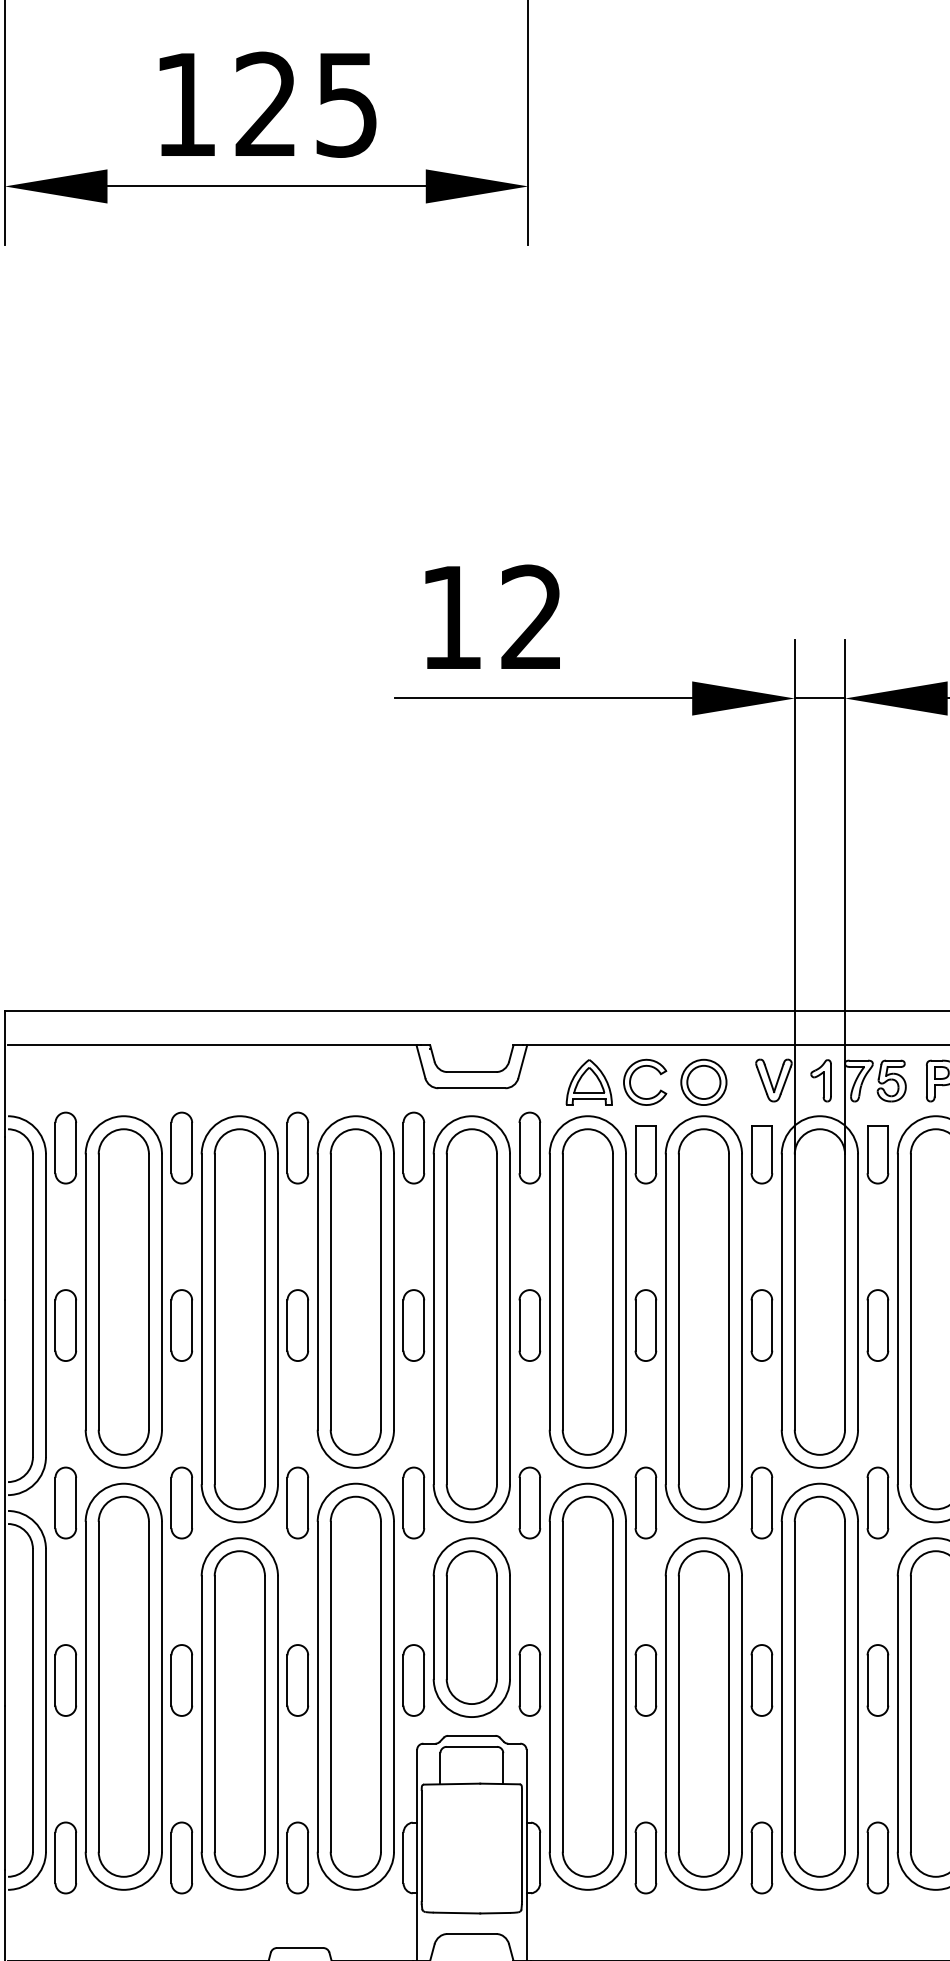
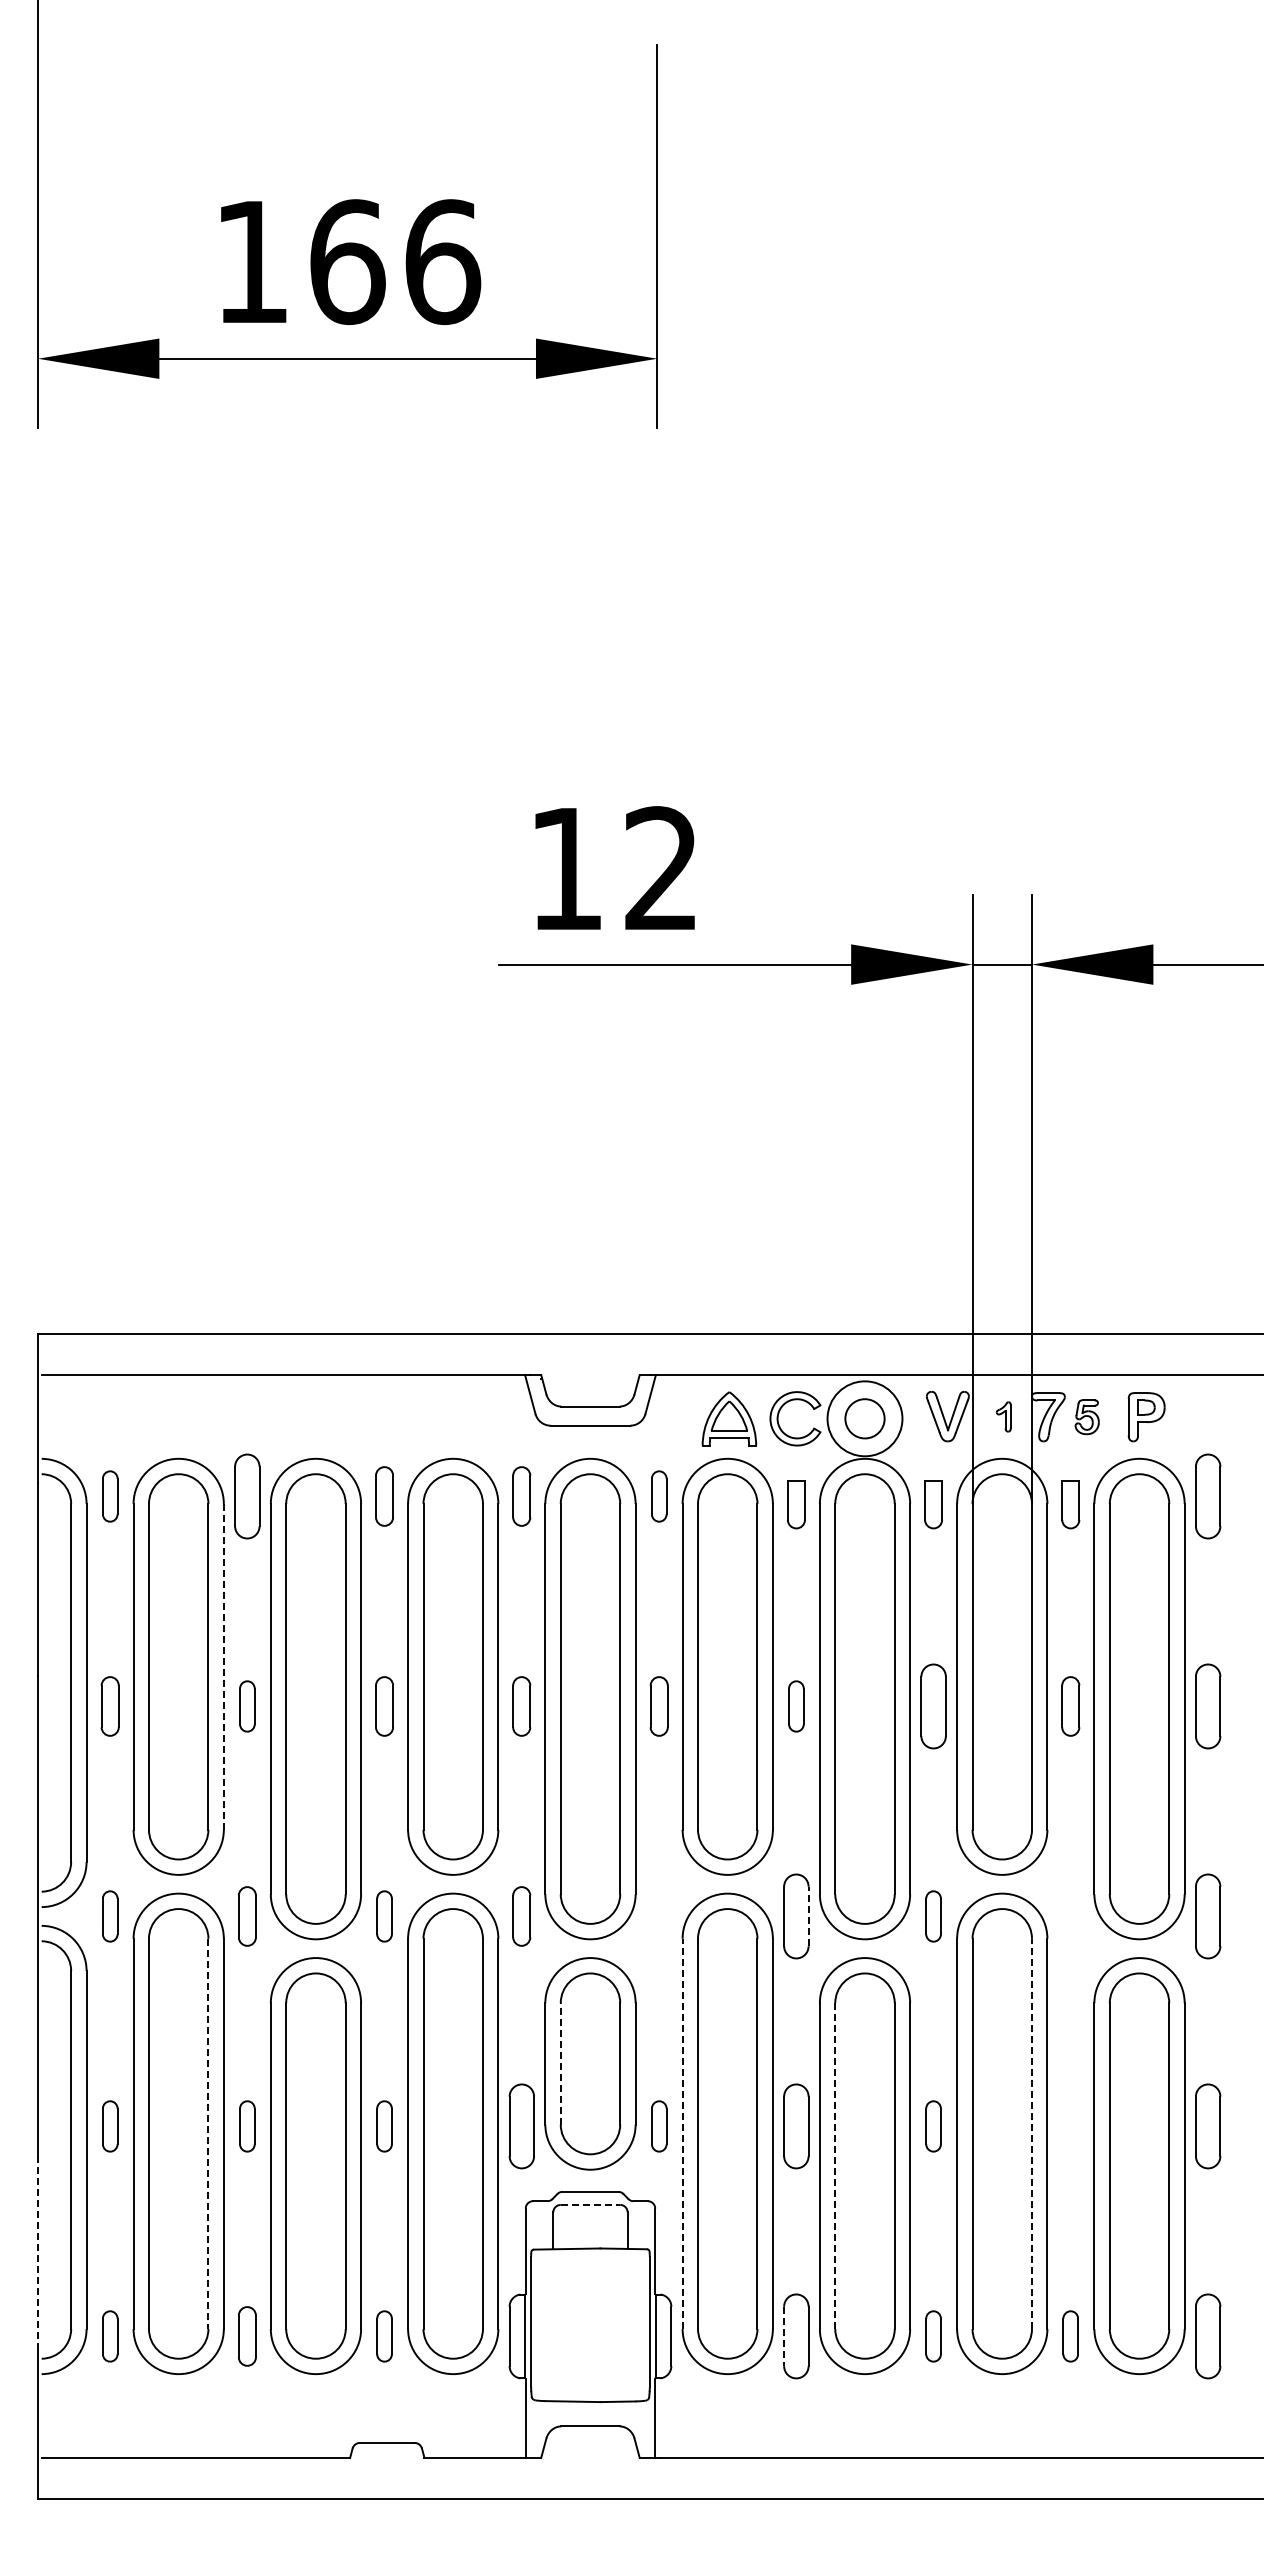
text: (307, 105) -> (395, 262), 125 -> 166
part: (820, 1080) -> (1003, 1416), size x0.6
part: (891, 1081) -> (1086, 1417), size x0.7
circle: (703, 1082) -> (864, 1418), size x1.4
part: (66, 1148) -> (110, 1496), size x0.6
part: (297, 1148) -> (384, 1496), size x0.7
part: (413, 1148) -> (521, 1496), size x0.7
part: (530, 1148) -> (659, 1496), size x0.6
part: (646, 1154) -> (796, 1504), size x0.7
part: (761, 1154) -> (933, 1504), size x0.7
part: (877, 1154) -> (1070, 1504), size x0.7
line: (161, 1291) -> (223, 1666), solid -> dashed
part: (66, 1325) -> (110, 1706), size x0.7
part: (181, 1325) -> (247, 1706), size x0.6
part: (297, 1325) -> (384, 1706), size x0.7
part: (413, 1325) -> (521, 1706), size x0.7
part: (530, 1325) -> (659, 1706), size x0.7
part: (646, 1325) -> (796, 1706), size x0.6
part: (877, 1325) -> (1070, 1706), size x0.7
part: (66, 1503) -> (110, 1916), size x0.6
part: (181, 1503) -> (247, 1916), size x0.7
part: (297, 1503) -> (384, 1916), size x0.6
part: (413, 1503) -> (521, 1916), size x0.7
part: (530, 1503) -> (659, 1916), removed
line: (656, 1503) -> (808, 1916), solid -> dashed
part: (761, 1503) -> (933, 1916), size x0.6
part: (877, 1503) -> (1070, 1916), removed
line: (446, 1627) -> (560, 2063), solid -> dashed
part: (66, 1680) -> (110, 2126), size x0.6
part: (181, 1680) -> (247, 2126), size x0.6
part: (297, 1680) -> (384, 2126), size x0.6
part: (530, 1680) -> (659, 2126), size x0.6
part: (761, 1680) -> (933, 2126), size x0.6
part: (877, 1680) -> (1070, 2126), removed
line: (549, 1686) -> (682, 2133), solid -> dashed
line: (845, 1686) -> (1032, 2133), solid -> dashed
line: (149, 1687) -> (208, 2134), solid -> dashed
line: (678, 1714) -> (835, 2166), solid -> dashed
line: (471, 1746) -> (590, 2204), solid -> dashed
line: (4, 1787) -> (37, 2253), solid -> dashed
part: (66, 1858) -> (110, 2336), size x0.6
part: (181, 1858) -> (247, 2336), size x0.7
part: (297, 1858) -> (384, 2336), size x0.6
line: (635, 1858) -> (784, 2336), solid -> dashed
part: (761, 1858) -> (933, 2336), size x0.6
part: (877, 1858) -> (1070, 2336), size x0.6

